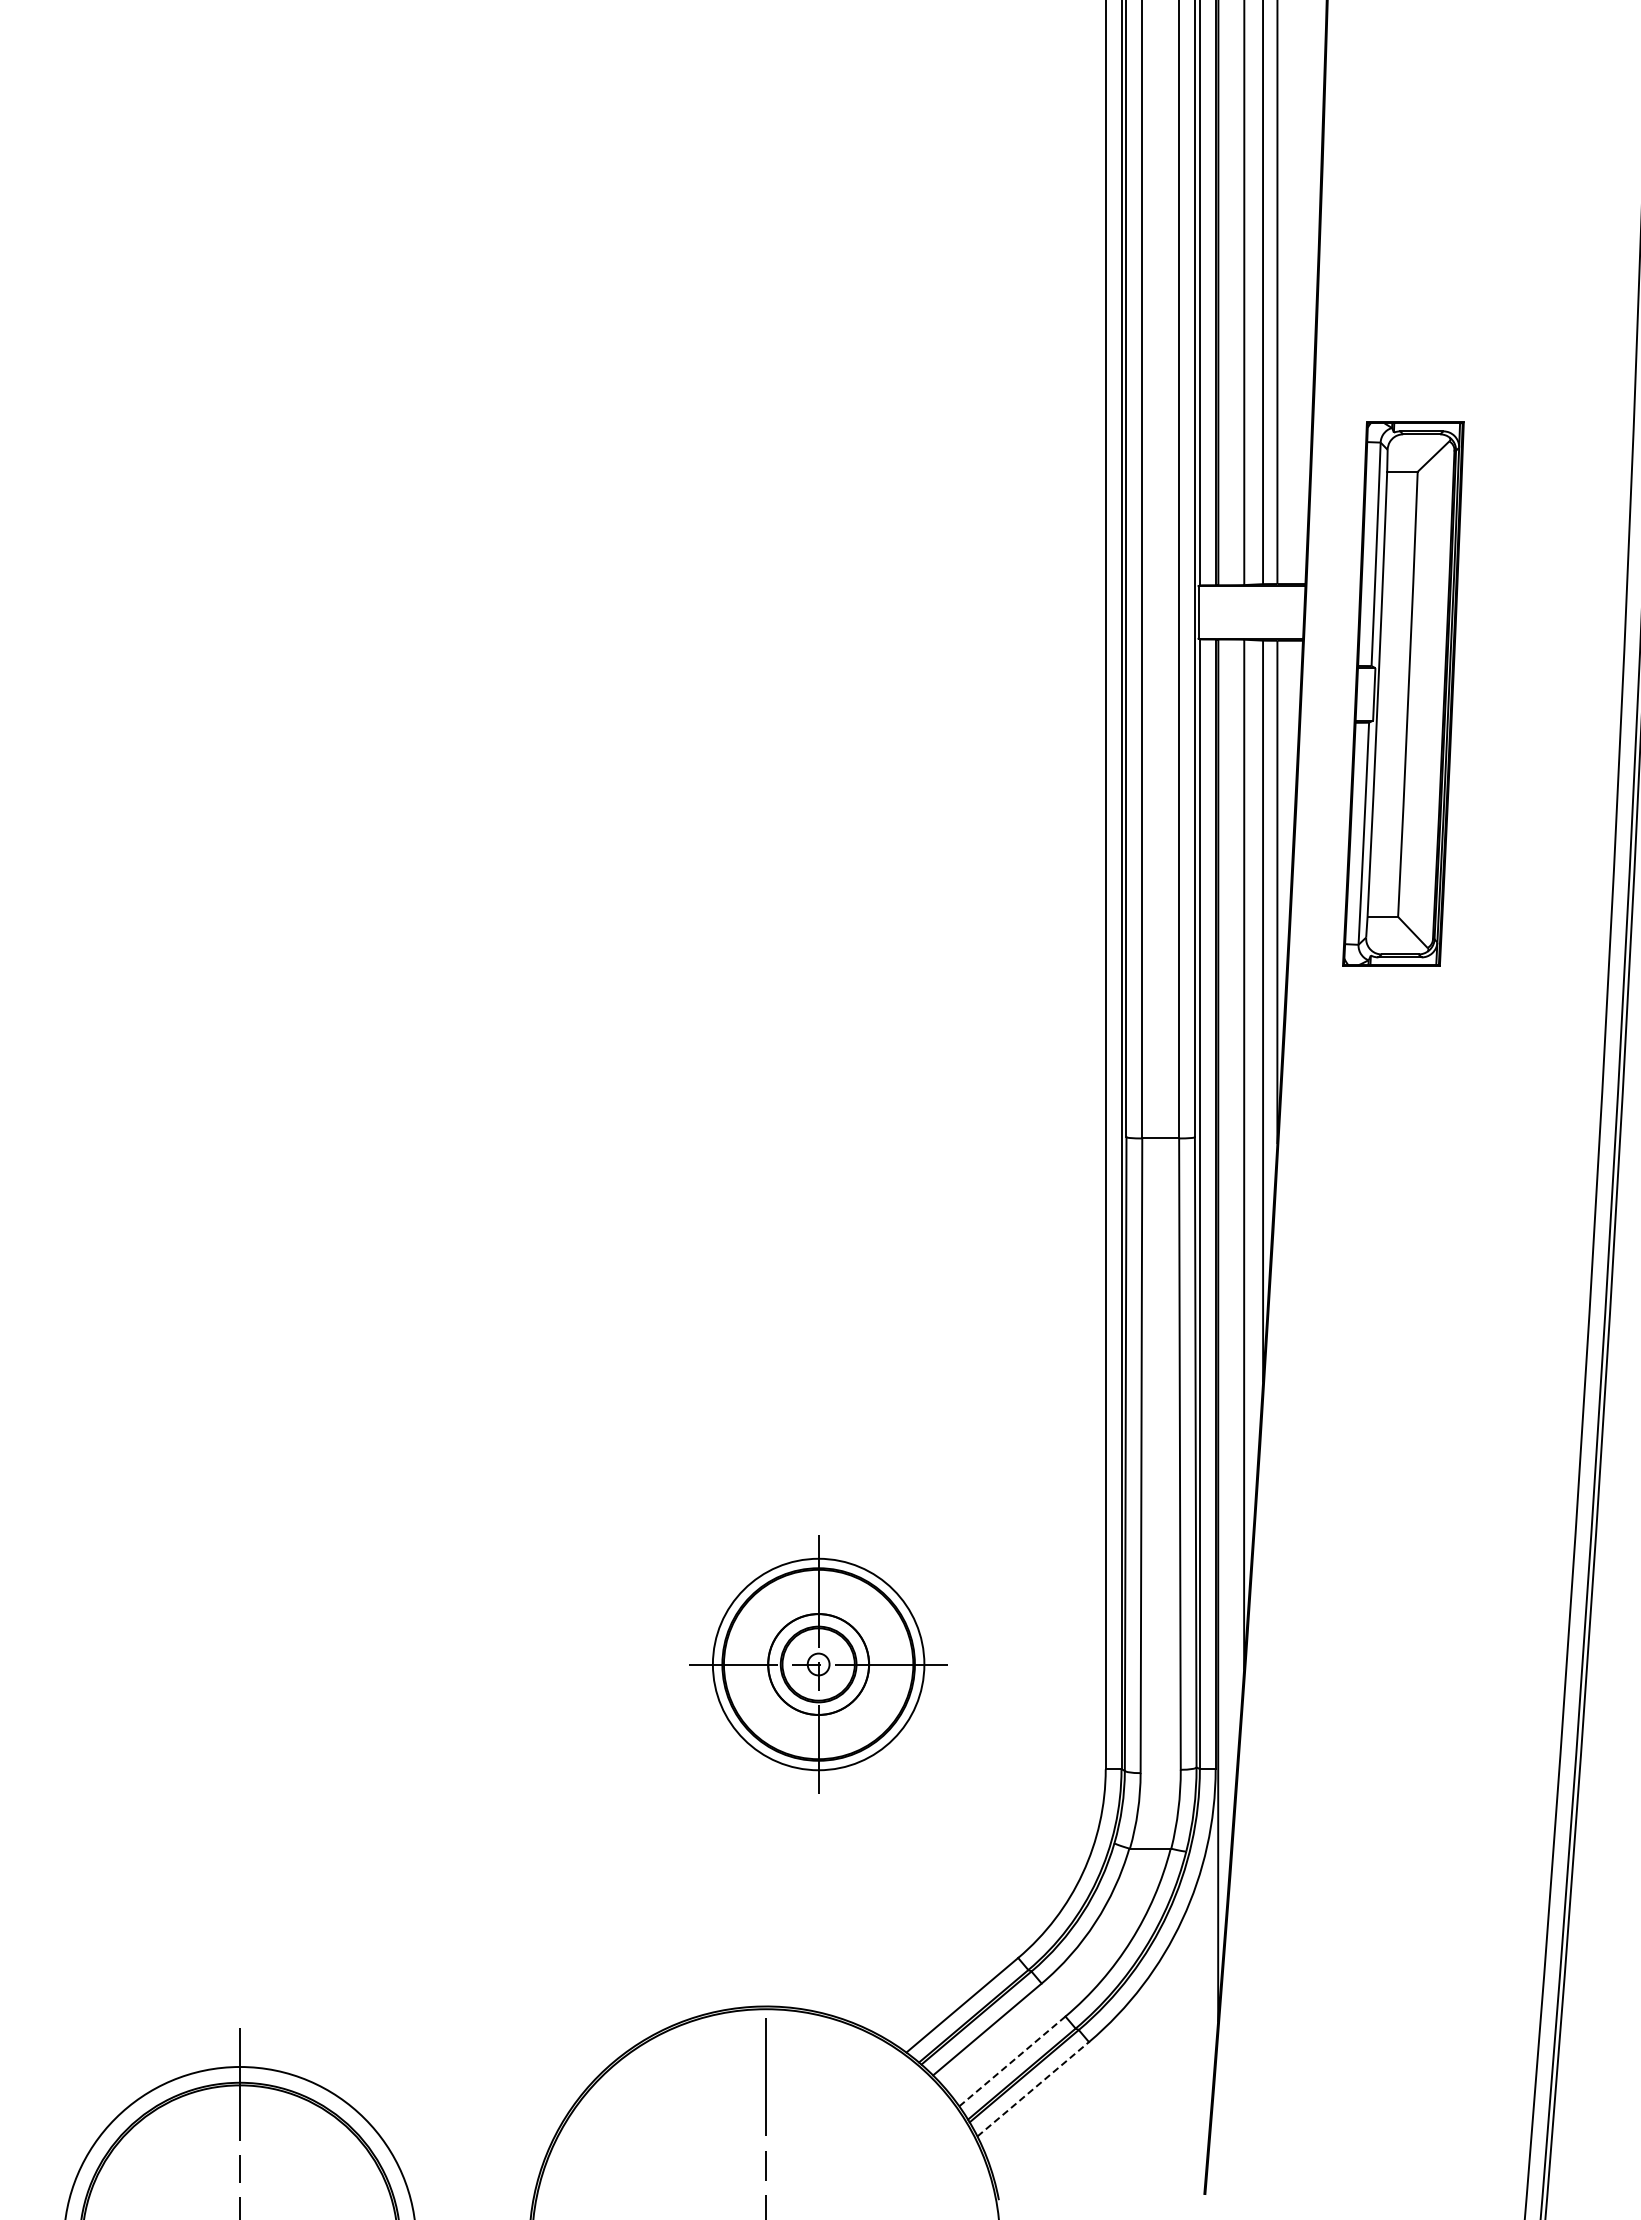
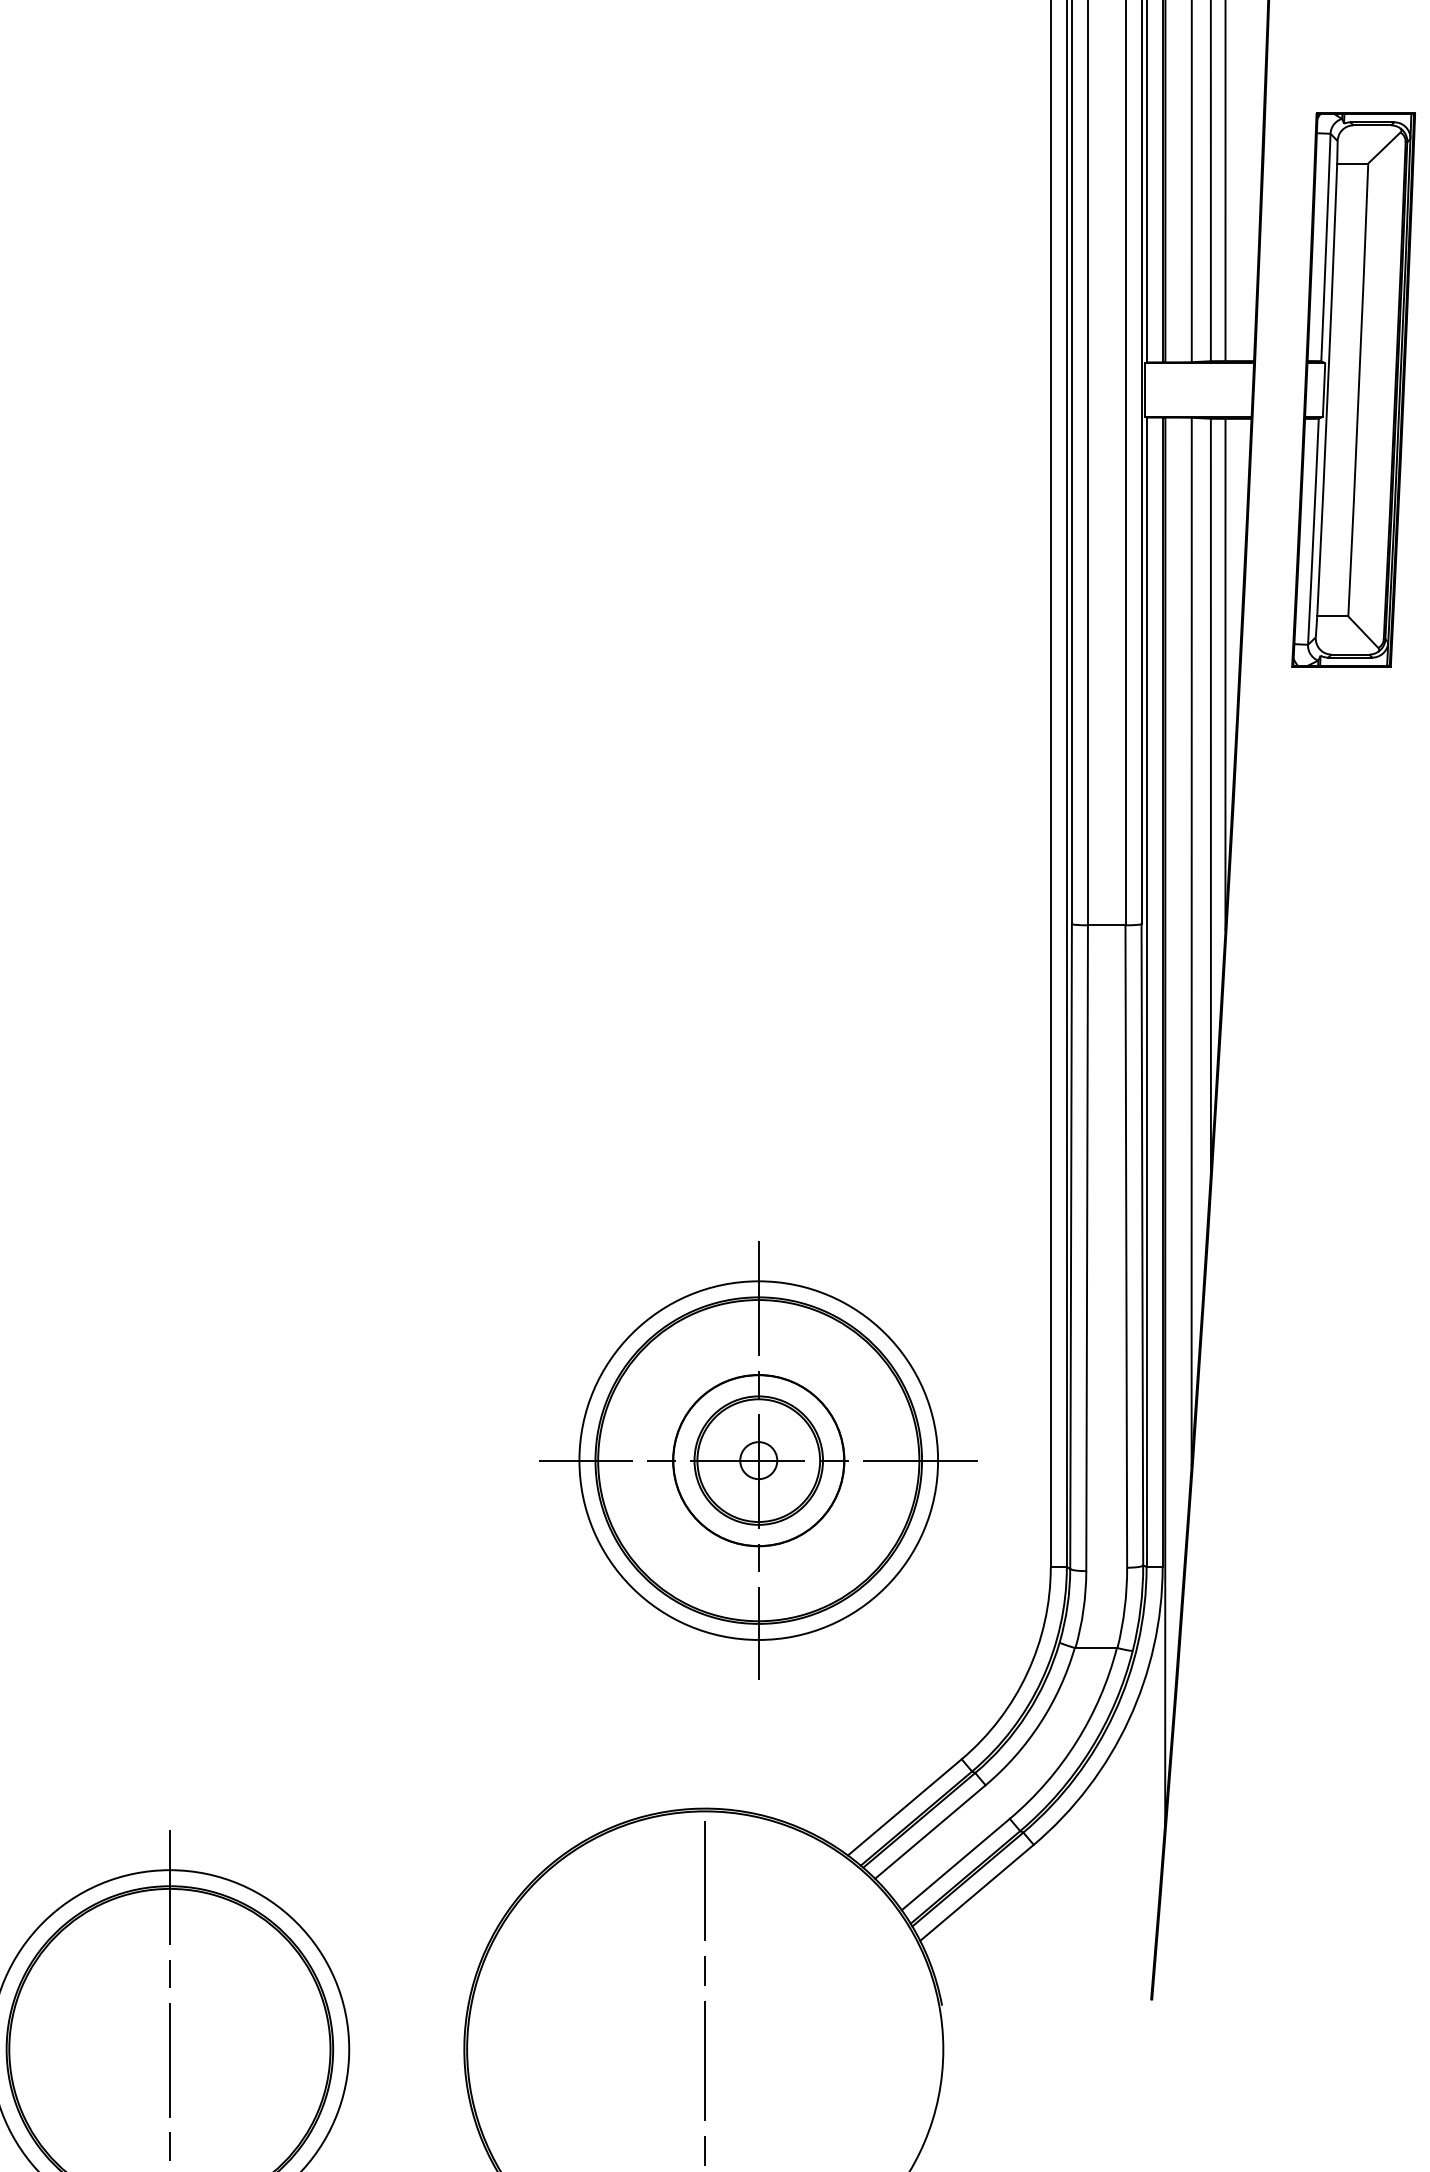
part: (1403, 693) -> (1353, 389), moved
part: (818, 1664) -> (758, 1460), size x1.67
line: (1012, 2061) -> (955, 1864), dashed -> solid
line: (1033, 2088) -> (977, 1892), dashed -> solid

